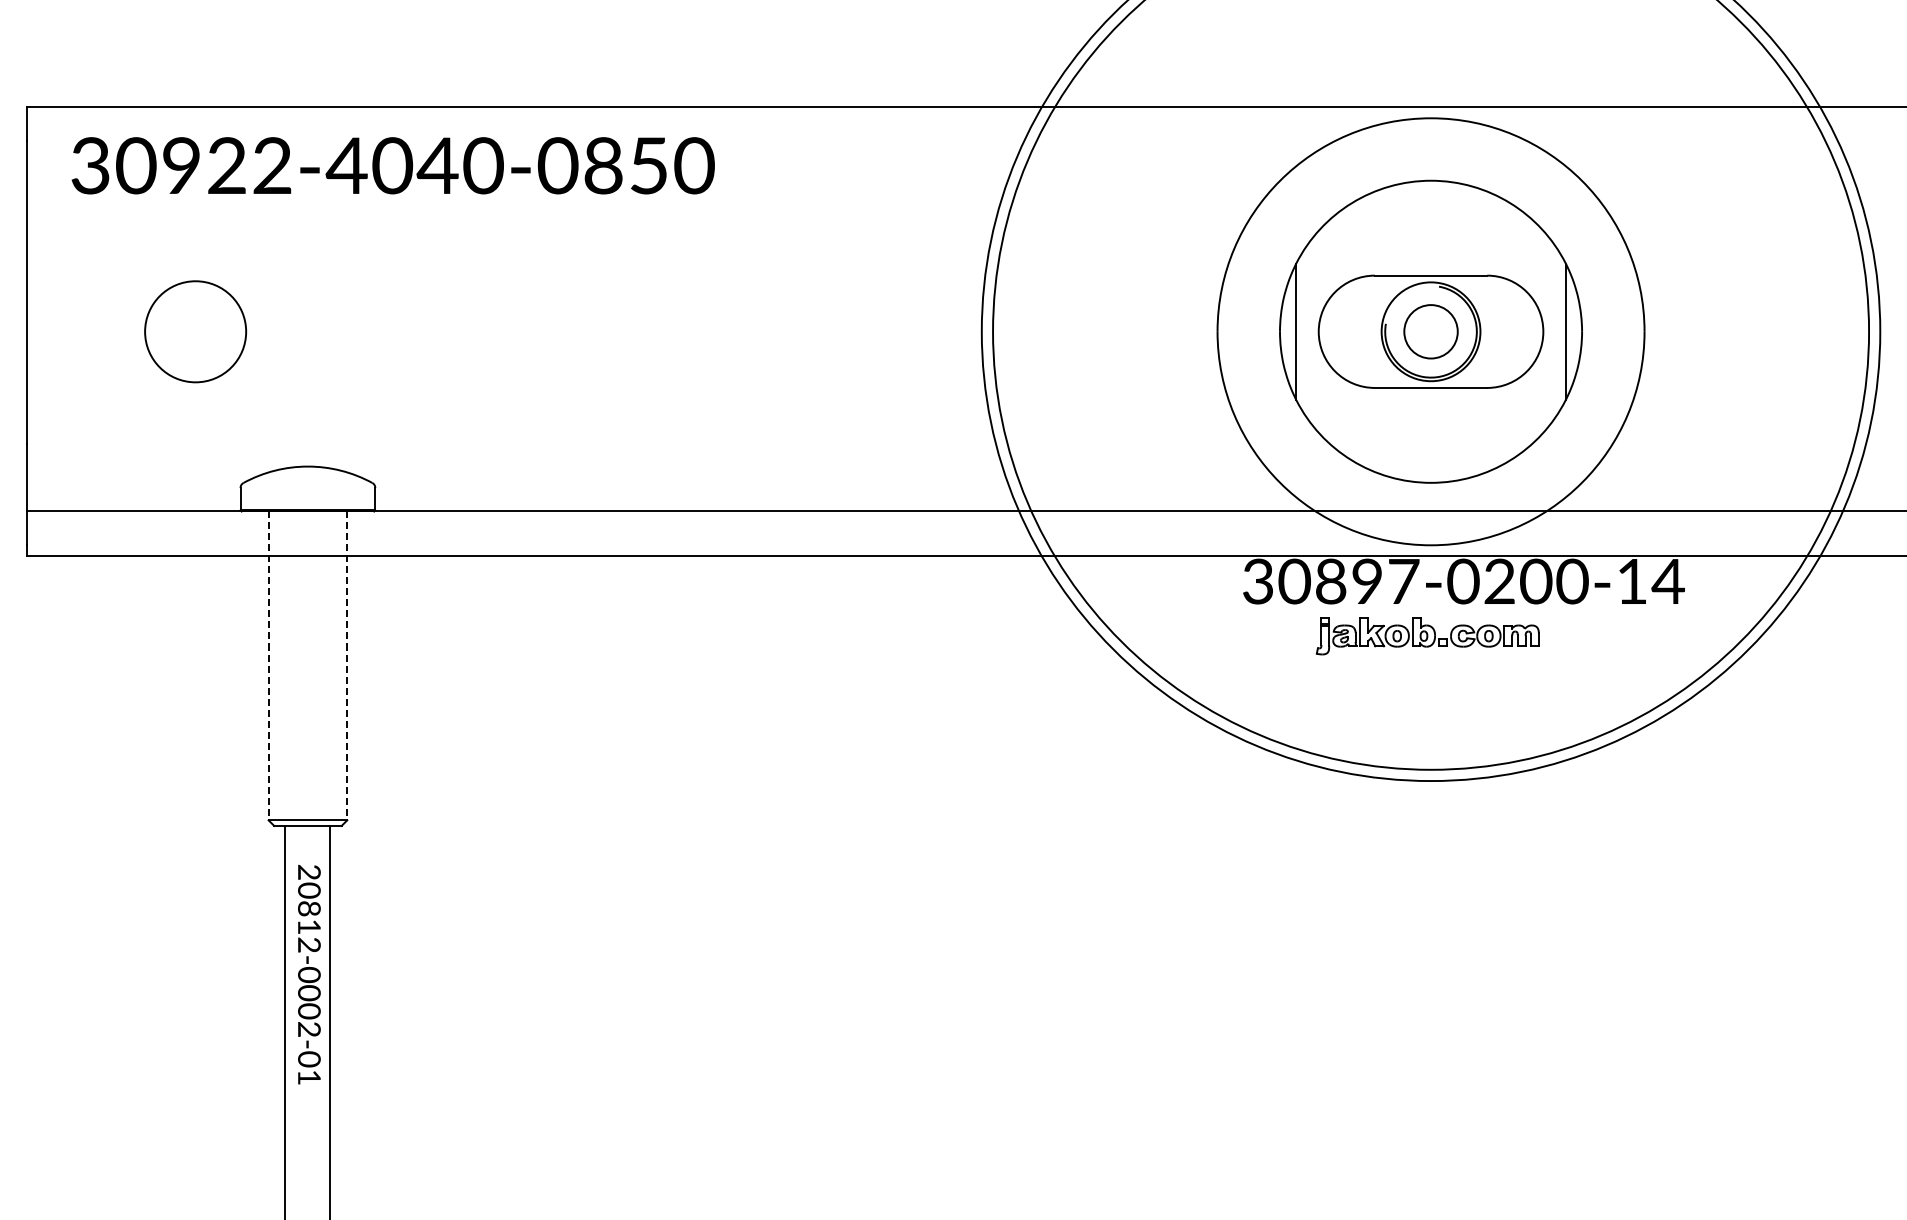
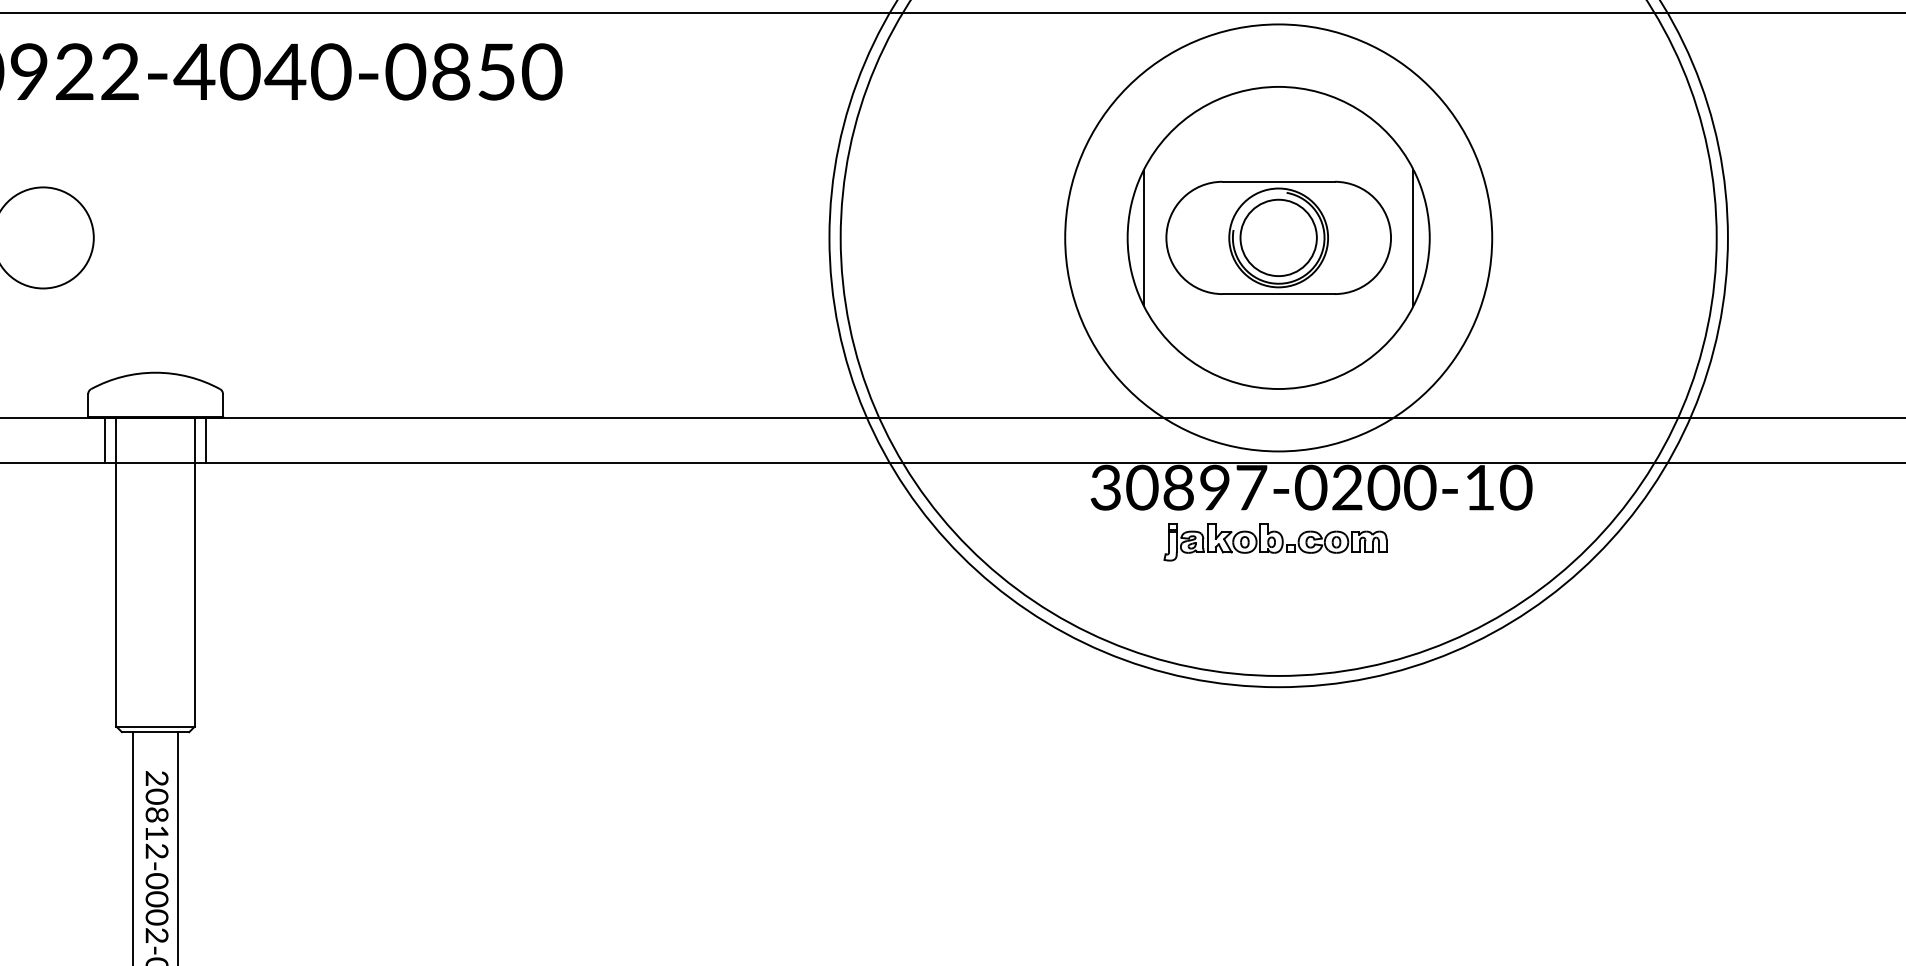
circle: (1430, 331) -> (1278, 237), size x1.43
line: (257, 533) -> (105, 439), added
line: (358, 533) -> (206, 439), added
text: (1667, 581) -> (1515, 487), 30897-0200-14 -> 30897-0200-10
line: (268, 666) -> (116, 572), dashed -> solid
line: (347, 666) -> (195, 572), dashed -> solid

